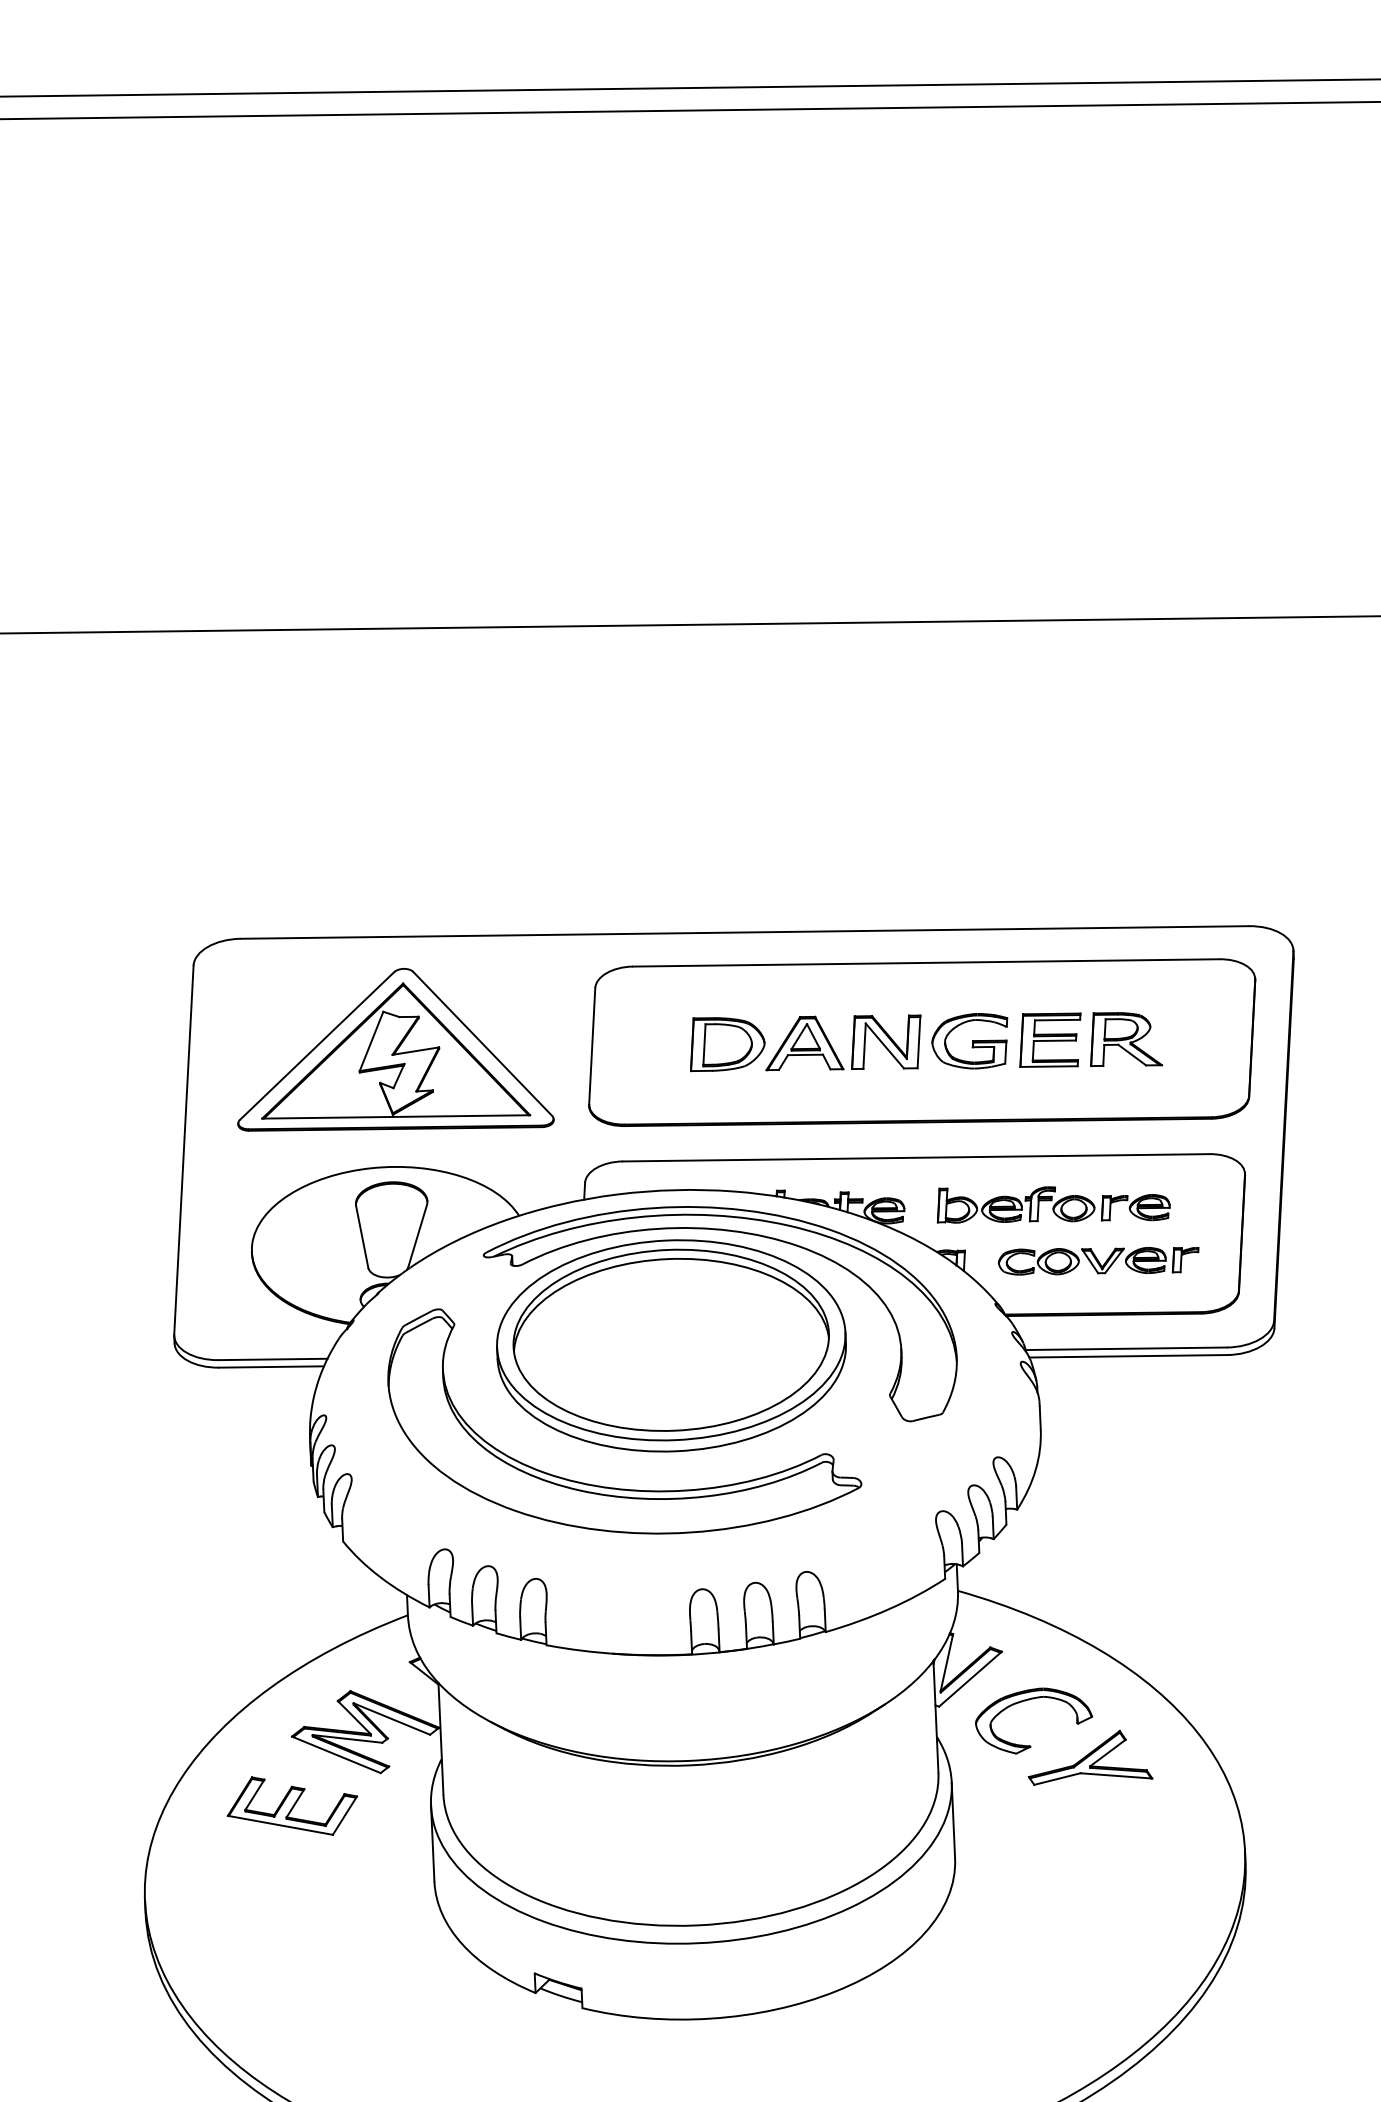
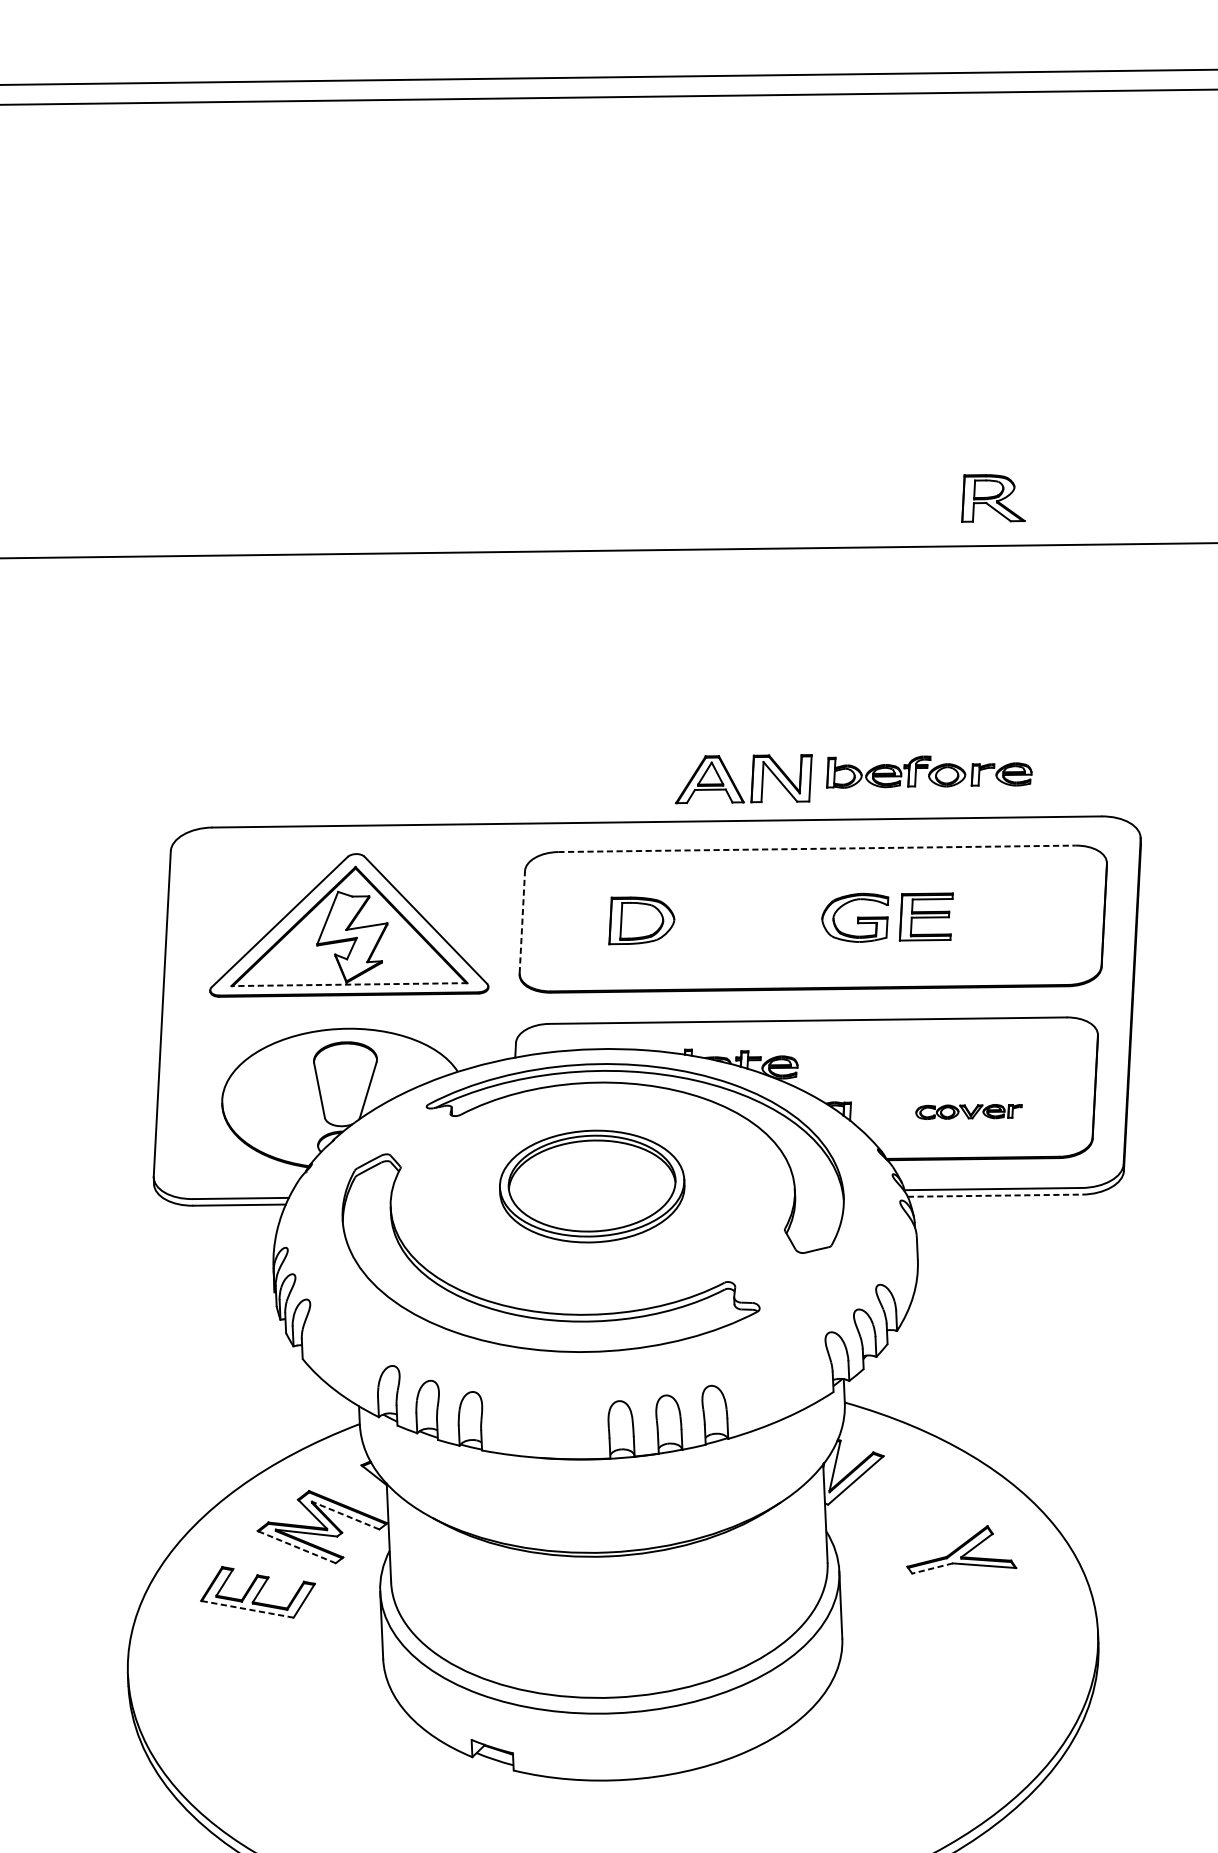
line: (926, 962) -> (817, 848), solid -> dashed
part: (1126, 1039) -> (993, 498), moved
part: (852, 1042) -> (751, 778), moved
line: (592, 1045) -> (522, 921), solid -> dashed
line: (396, 1116) -> (349, 984), solid -> dashed
part: (1053, 1204) -> (929, 771), moved
part: (1098, 1261) -> (968, 1112), size x0.6
part: (671, 1345) -> (592, 1186), size x0.6
line: (1128, 1356) -> (995, 1195), solid -> dashed
part: (1029, 1700) -> (907, 1499), removed
line: (391, 1718) -> (345, 1515), solid -> dashed
line: (336, 1754) -> (296, 1546), solid -> dashed
line: (1057, 1779) -> (932, 1568), solid -> dashed
line: (279, 1825) -> (246, 1609), solid -> dashed

